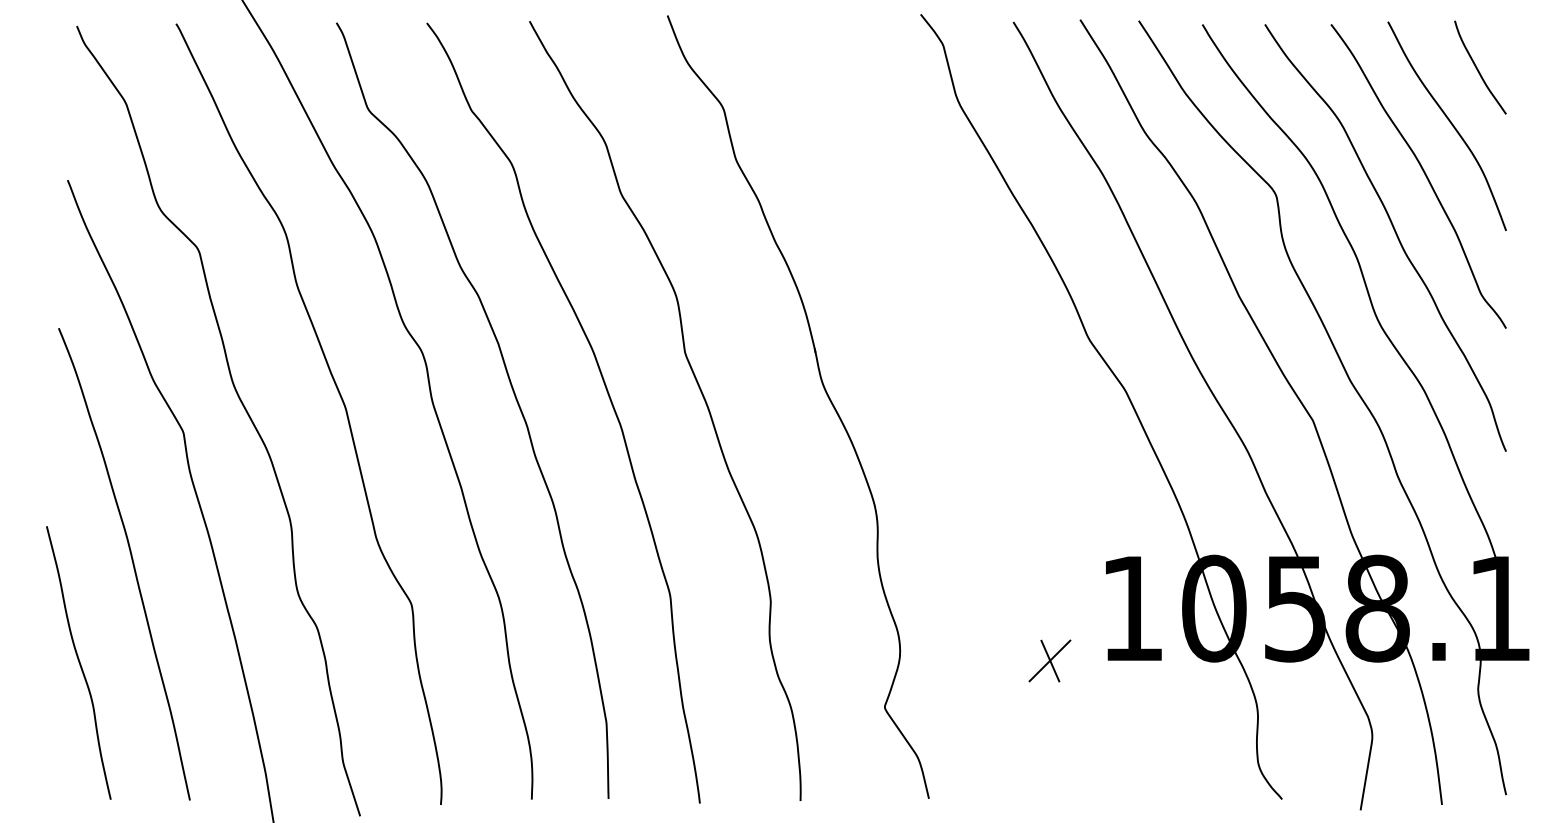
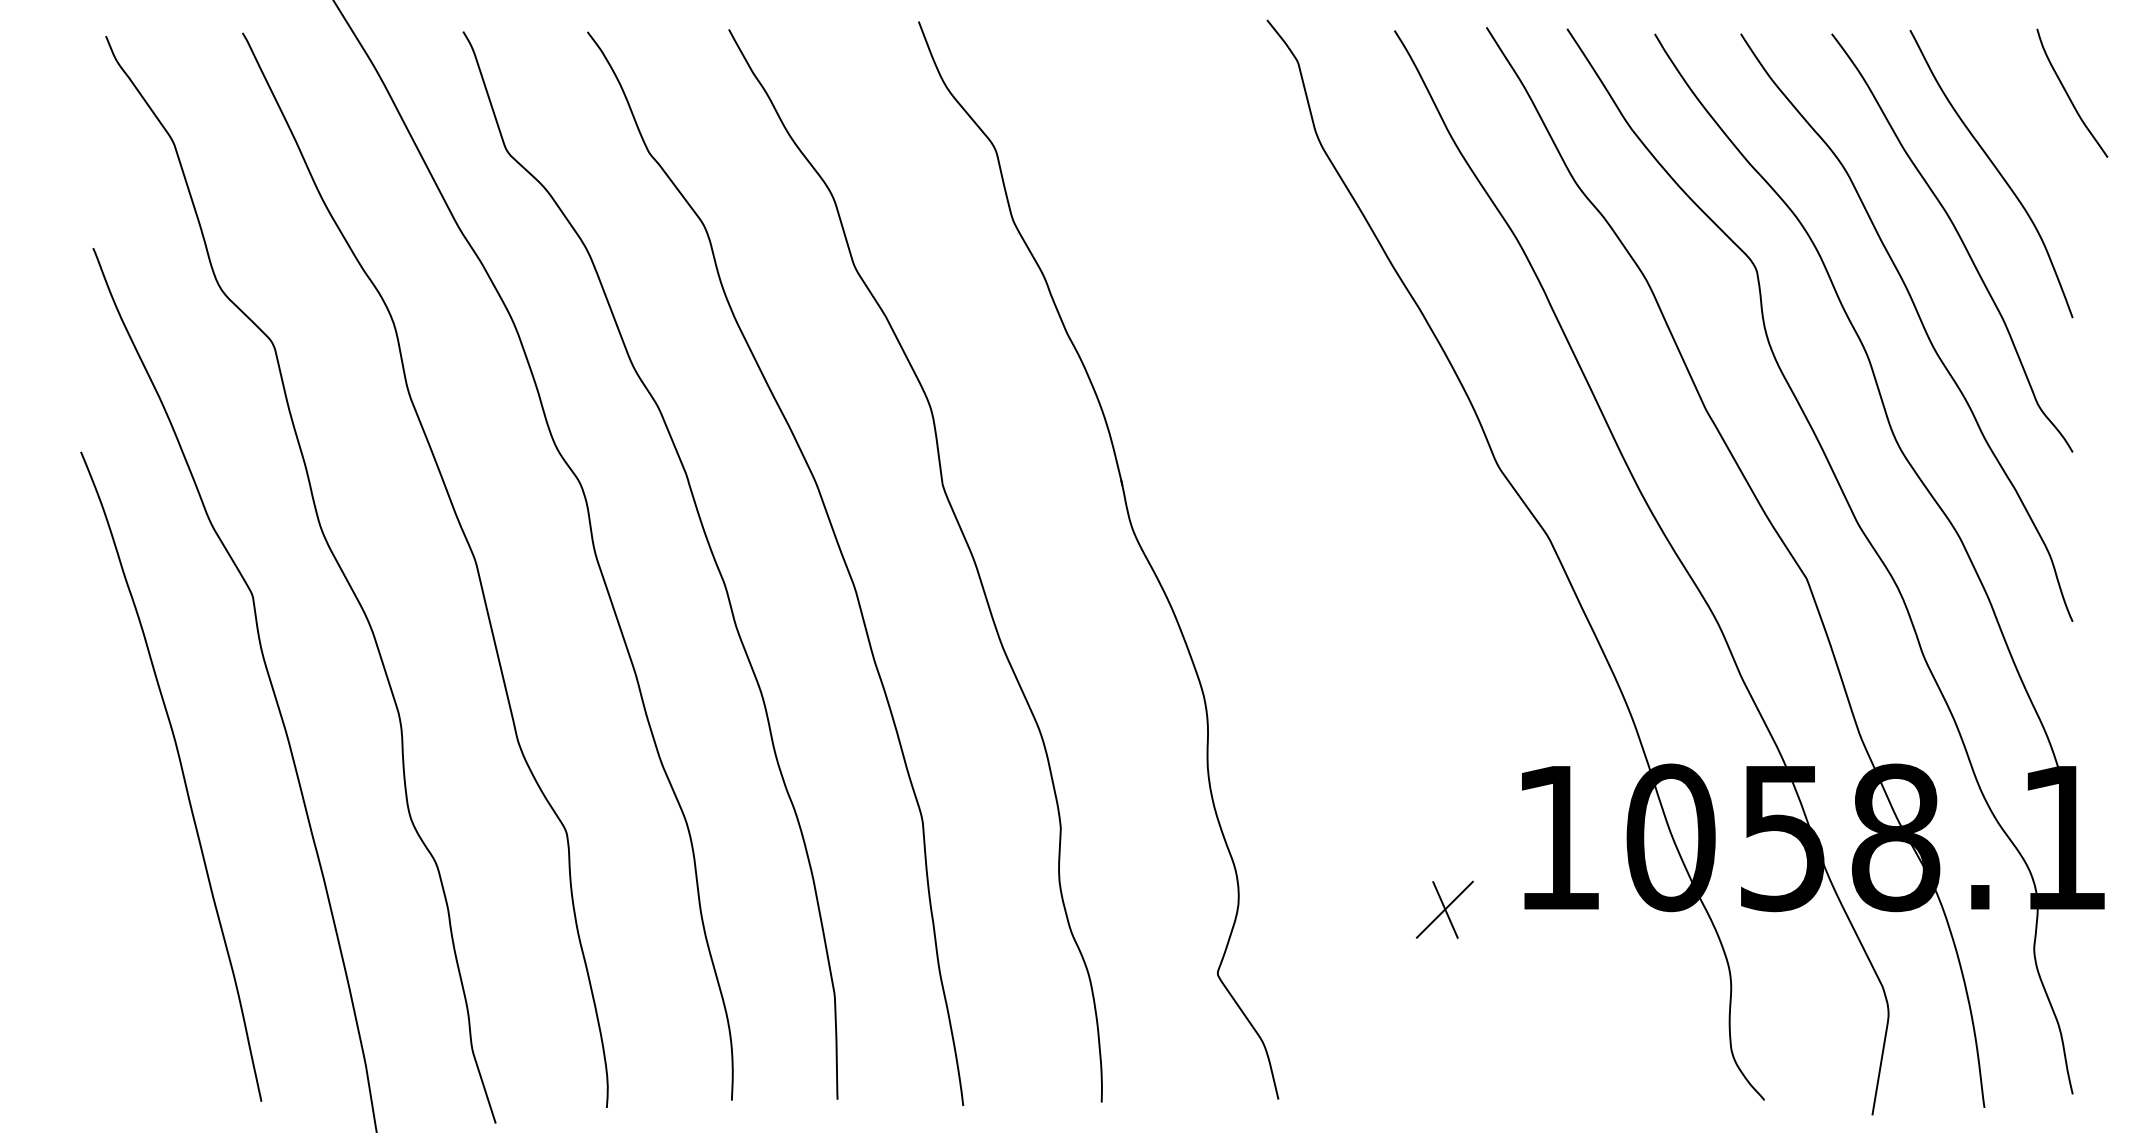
curve: (1477, 68) -> (2068, 94), moved
curve: (78, 662) -> (108, 912), removed

